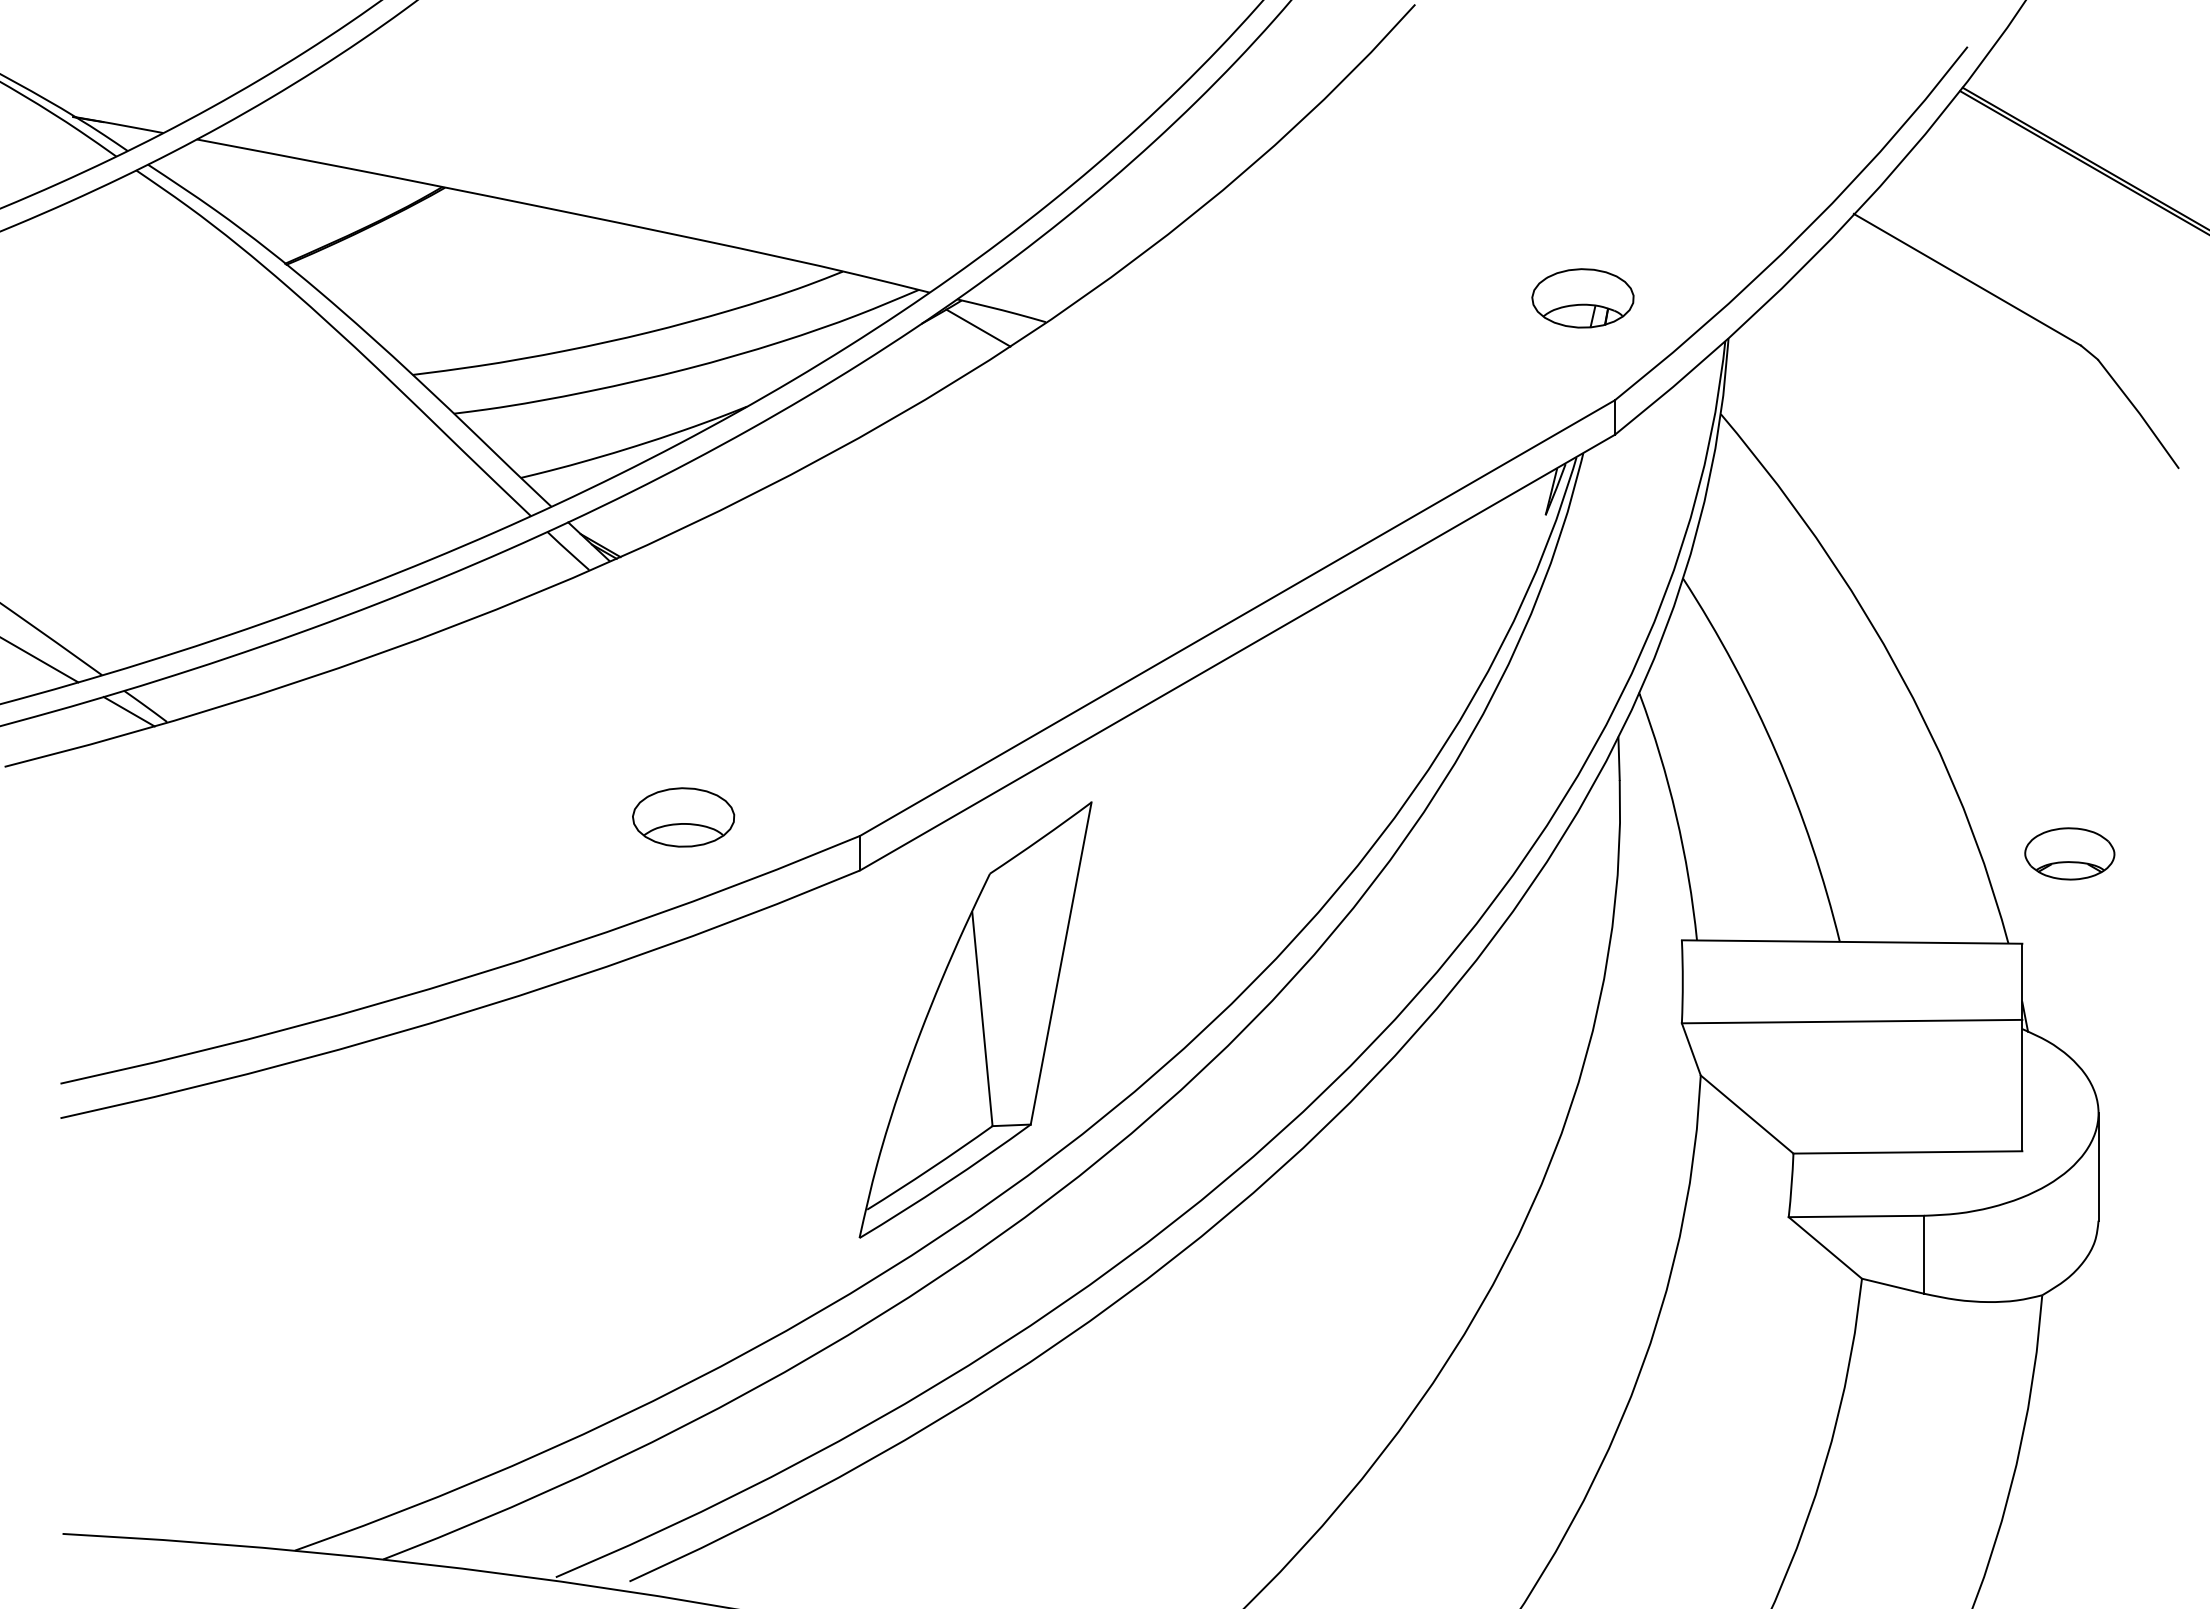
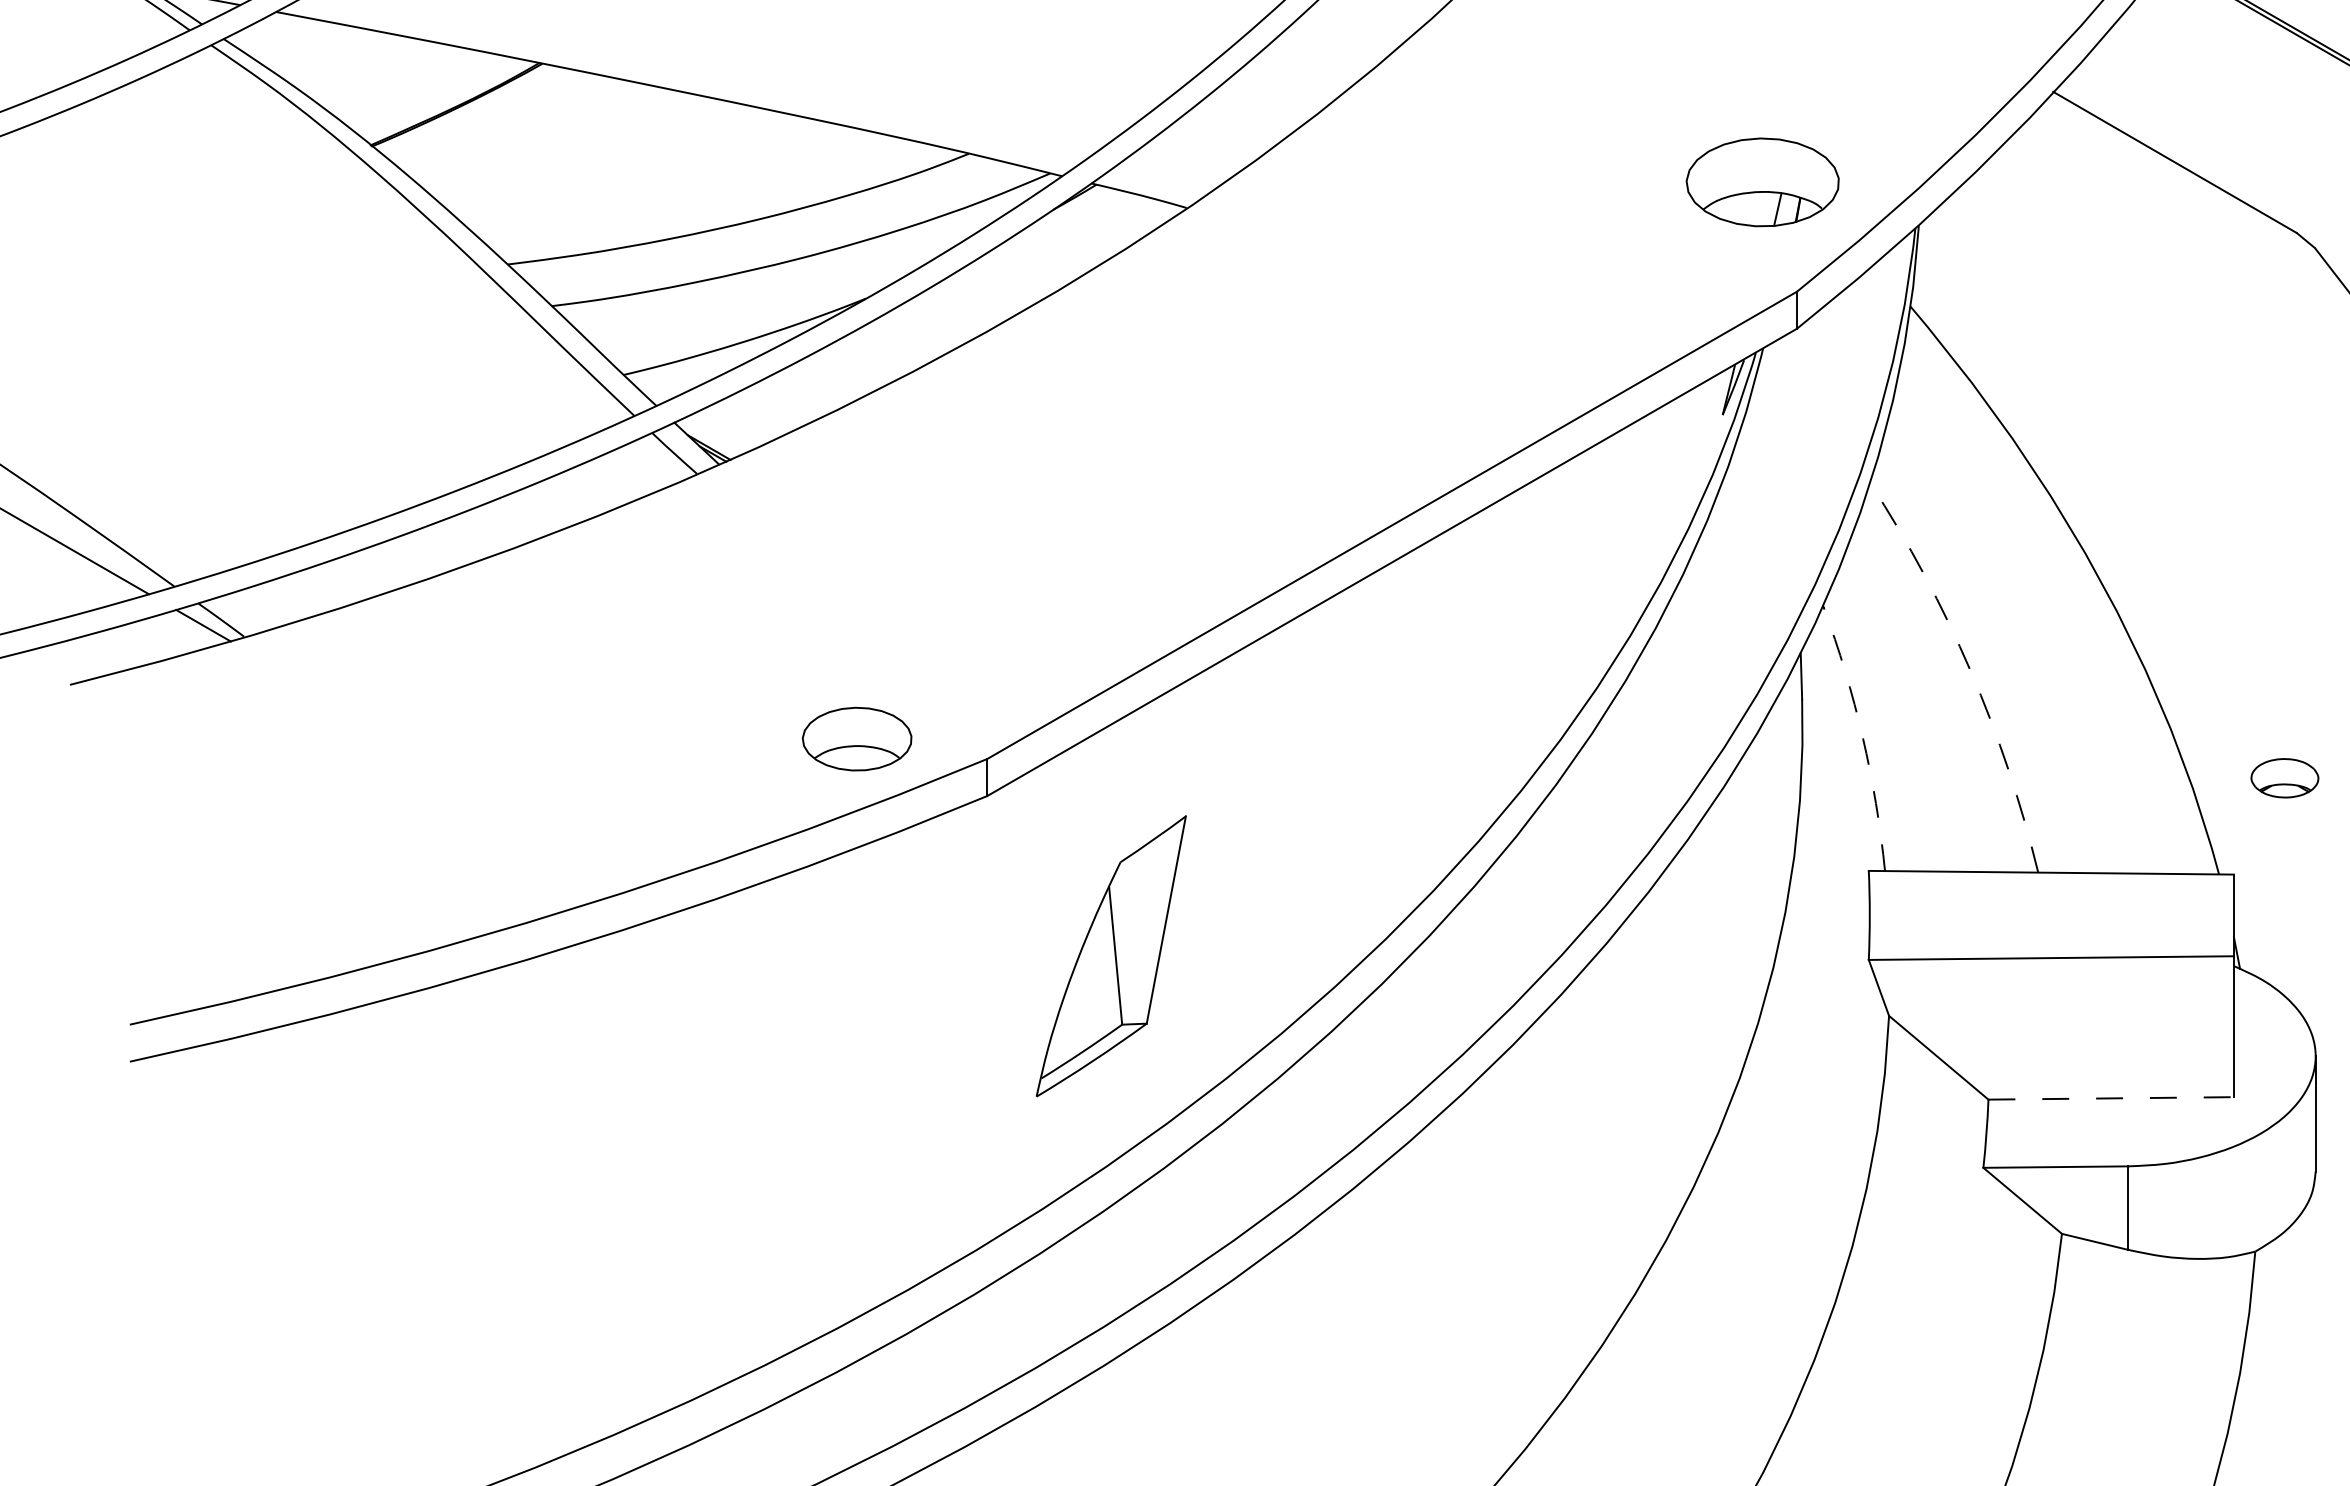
part: (1582, 298) -> (1762, 182), size x1.4
line: (978, 327) -> (1114, 213), removed
arc: (1776, 753) -> (1970, 670), solid -> dashed
arc: (1676, 815) -> (1863, 737), solid -> dashed
part: (683, 817) -> (857, 739), moved
part: (2069, 853) -> (2284, 777), size x0.7
part: (975, 1019) -> (1111, 955), size x0.6
line: (1908, 1152) -> (2111, 1098), solid -> dashed

